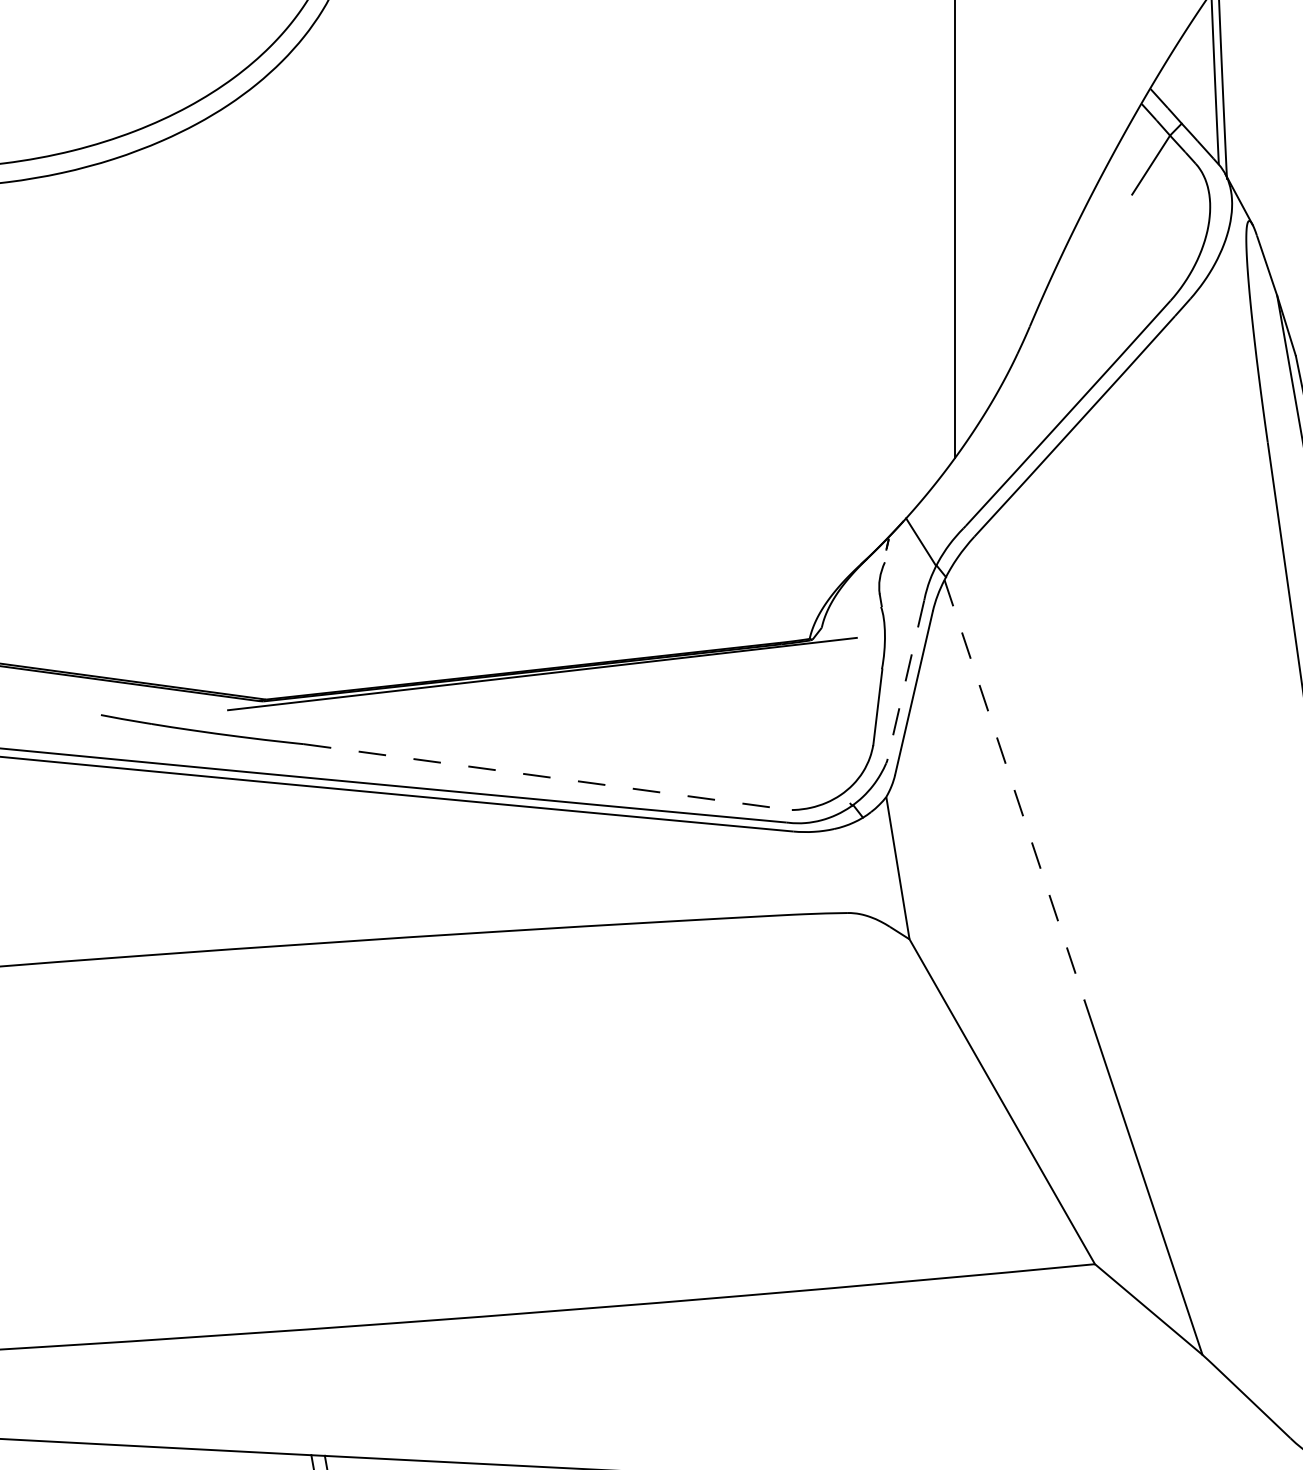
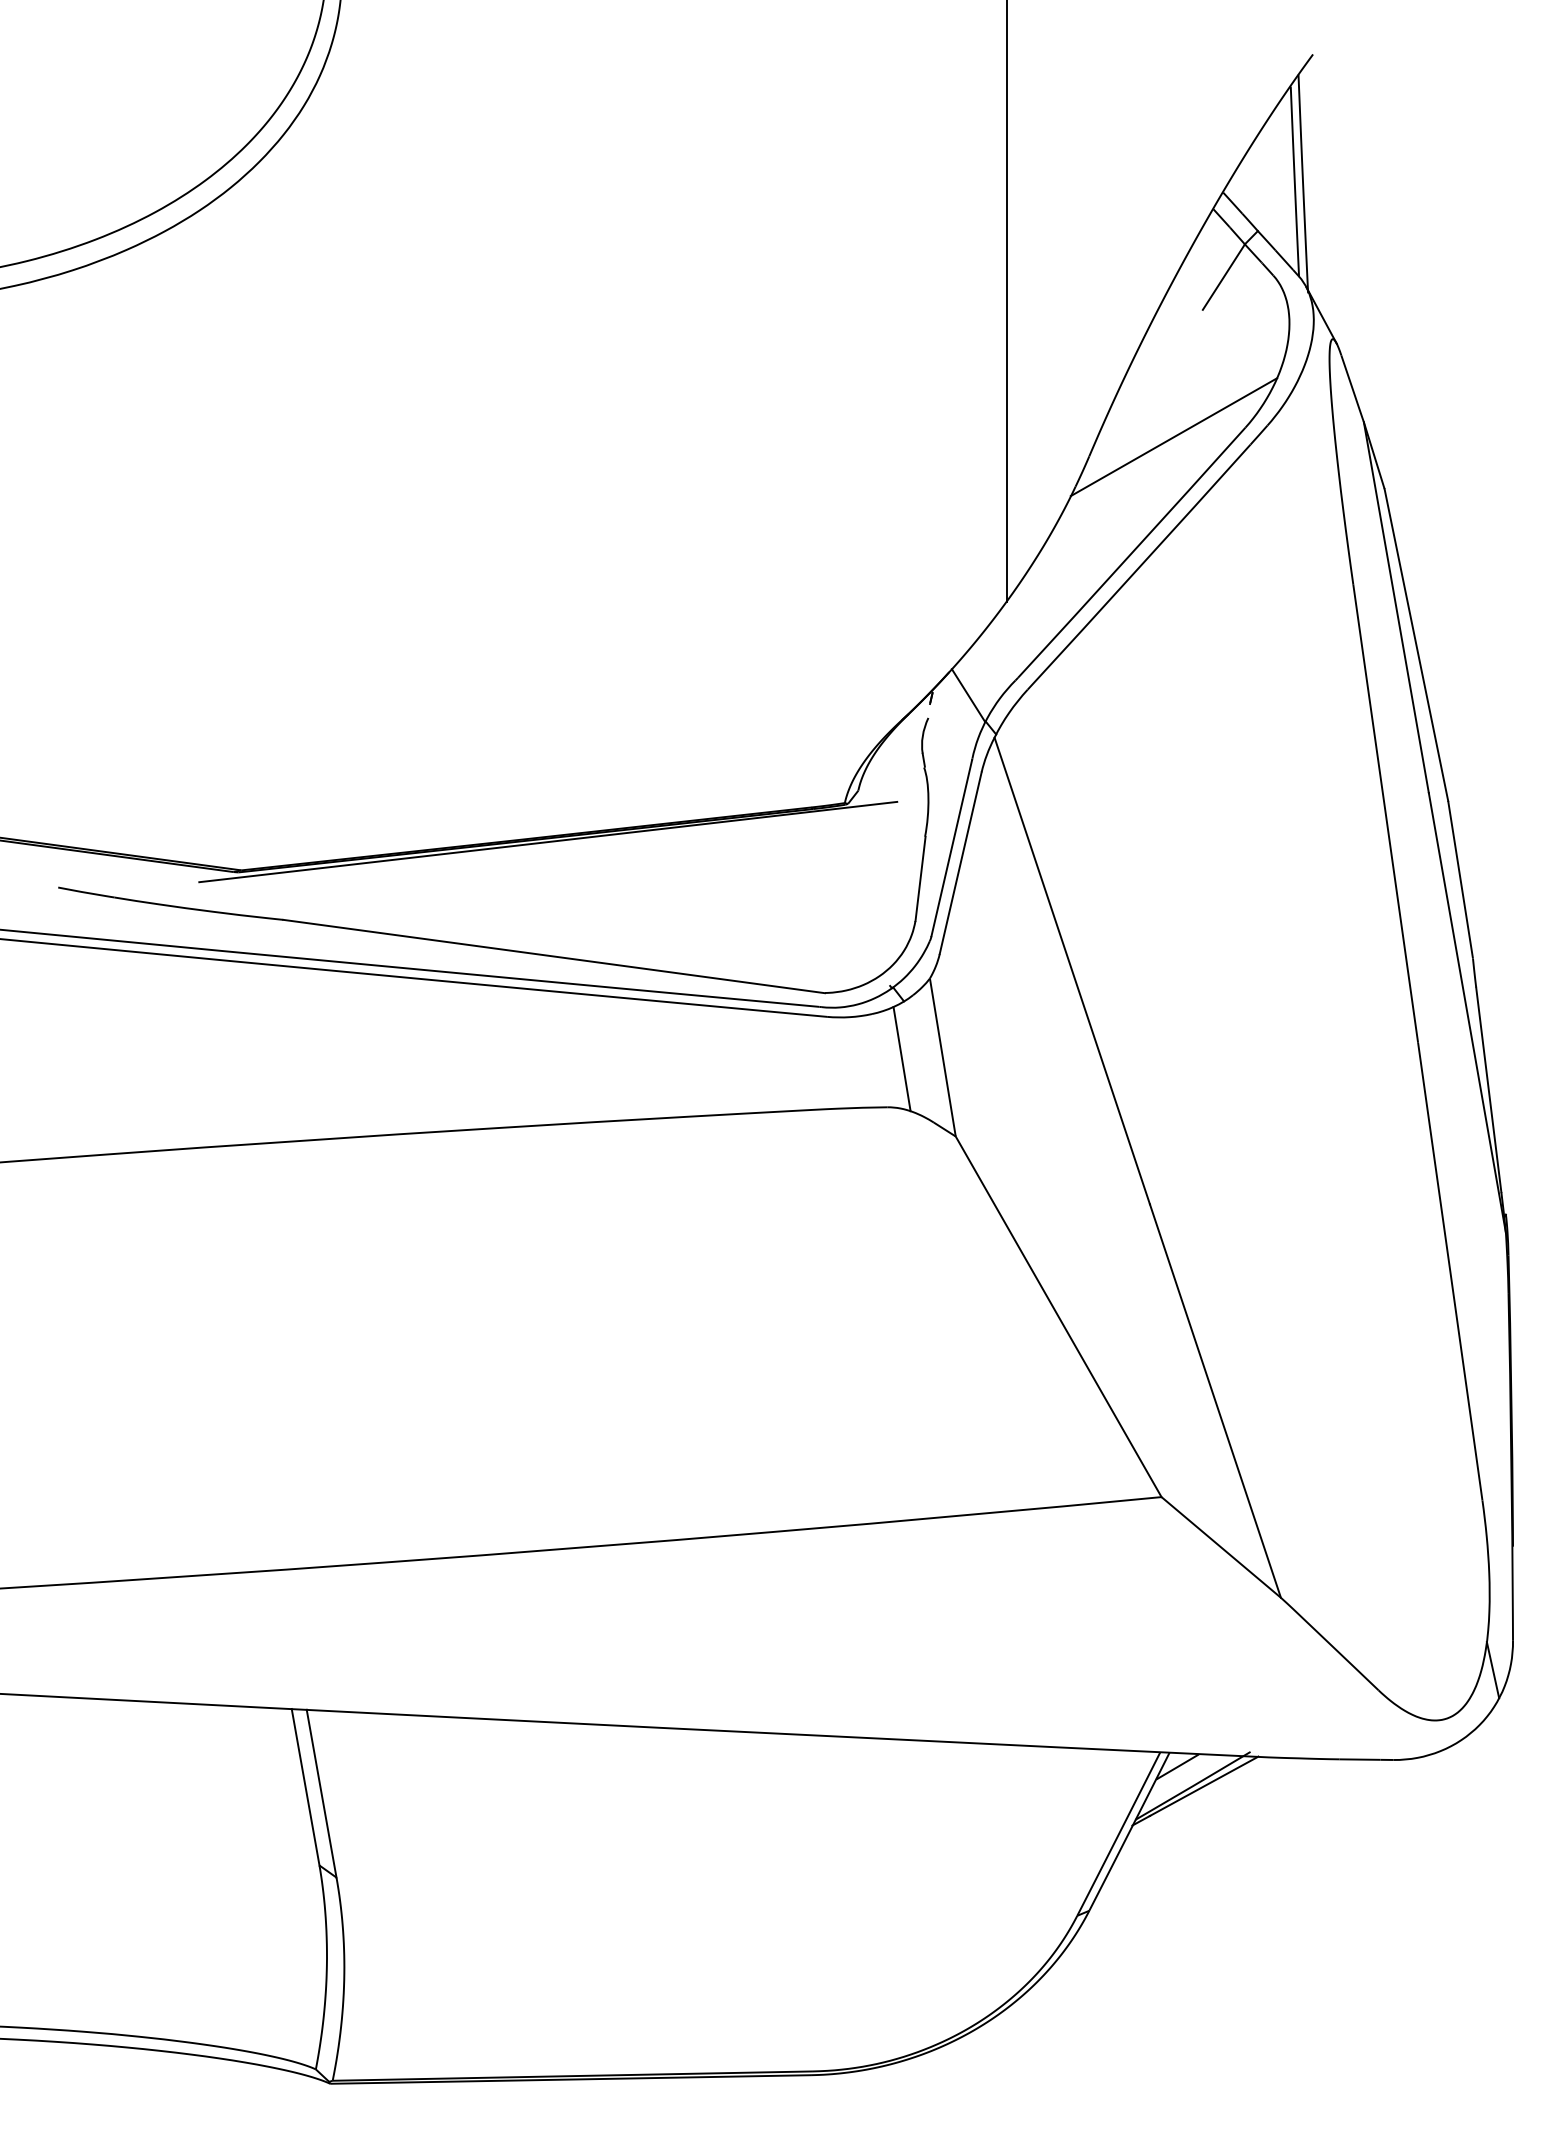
line: (1105, 309) -> (1173, 437), added
line: (905, 679) -> (951, 848), dashed -> solid
line: (548, 777) -> (554, 956), dashed -> solid
line: (1014, 790) -> (1072, 971), dashed -> solid
line: (860, 869) -> (901, 1059), added

